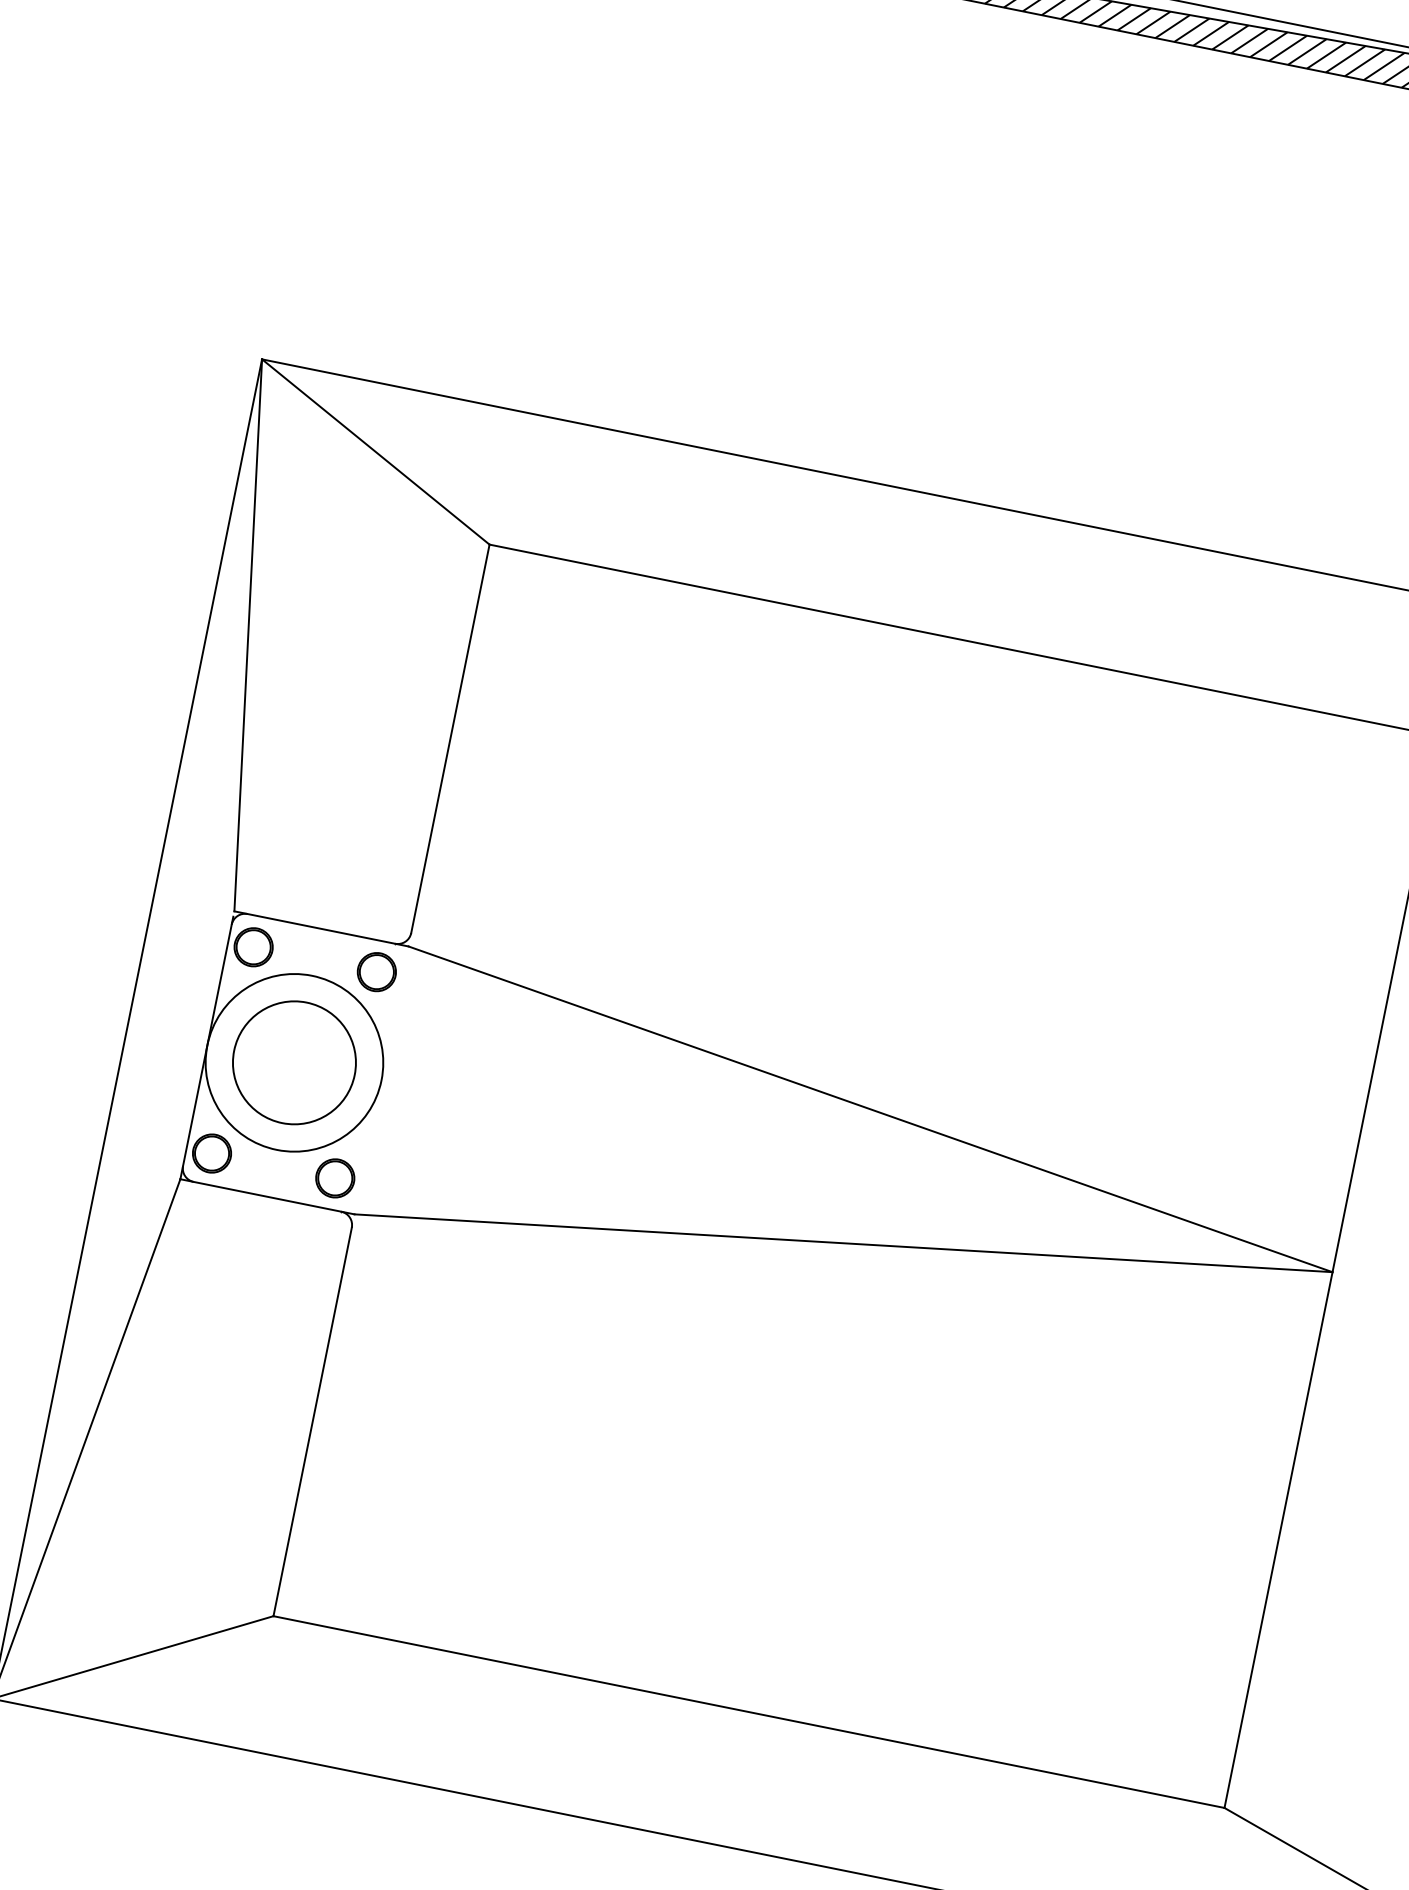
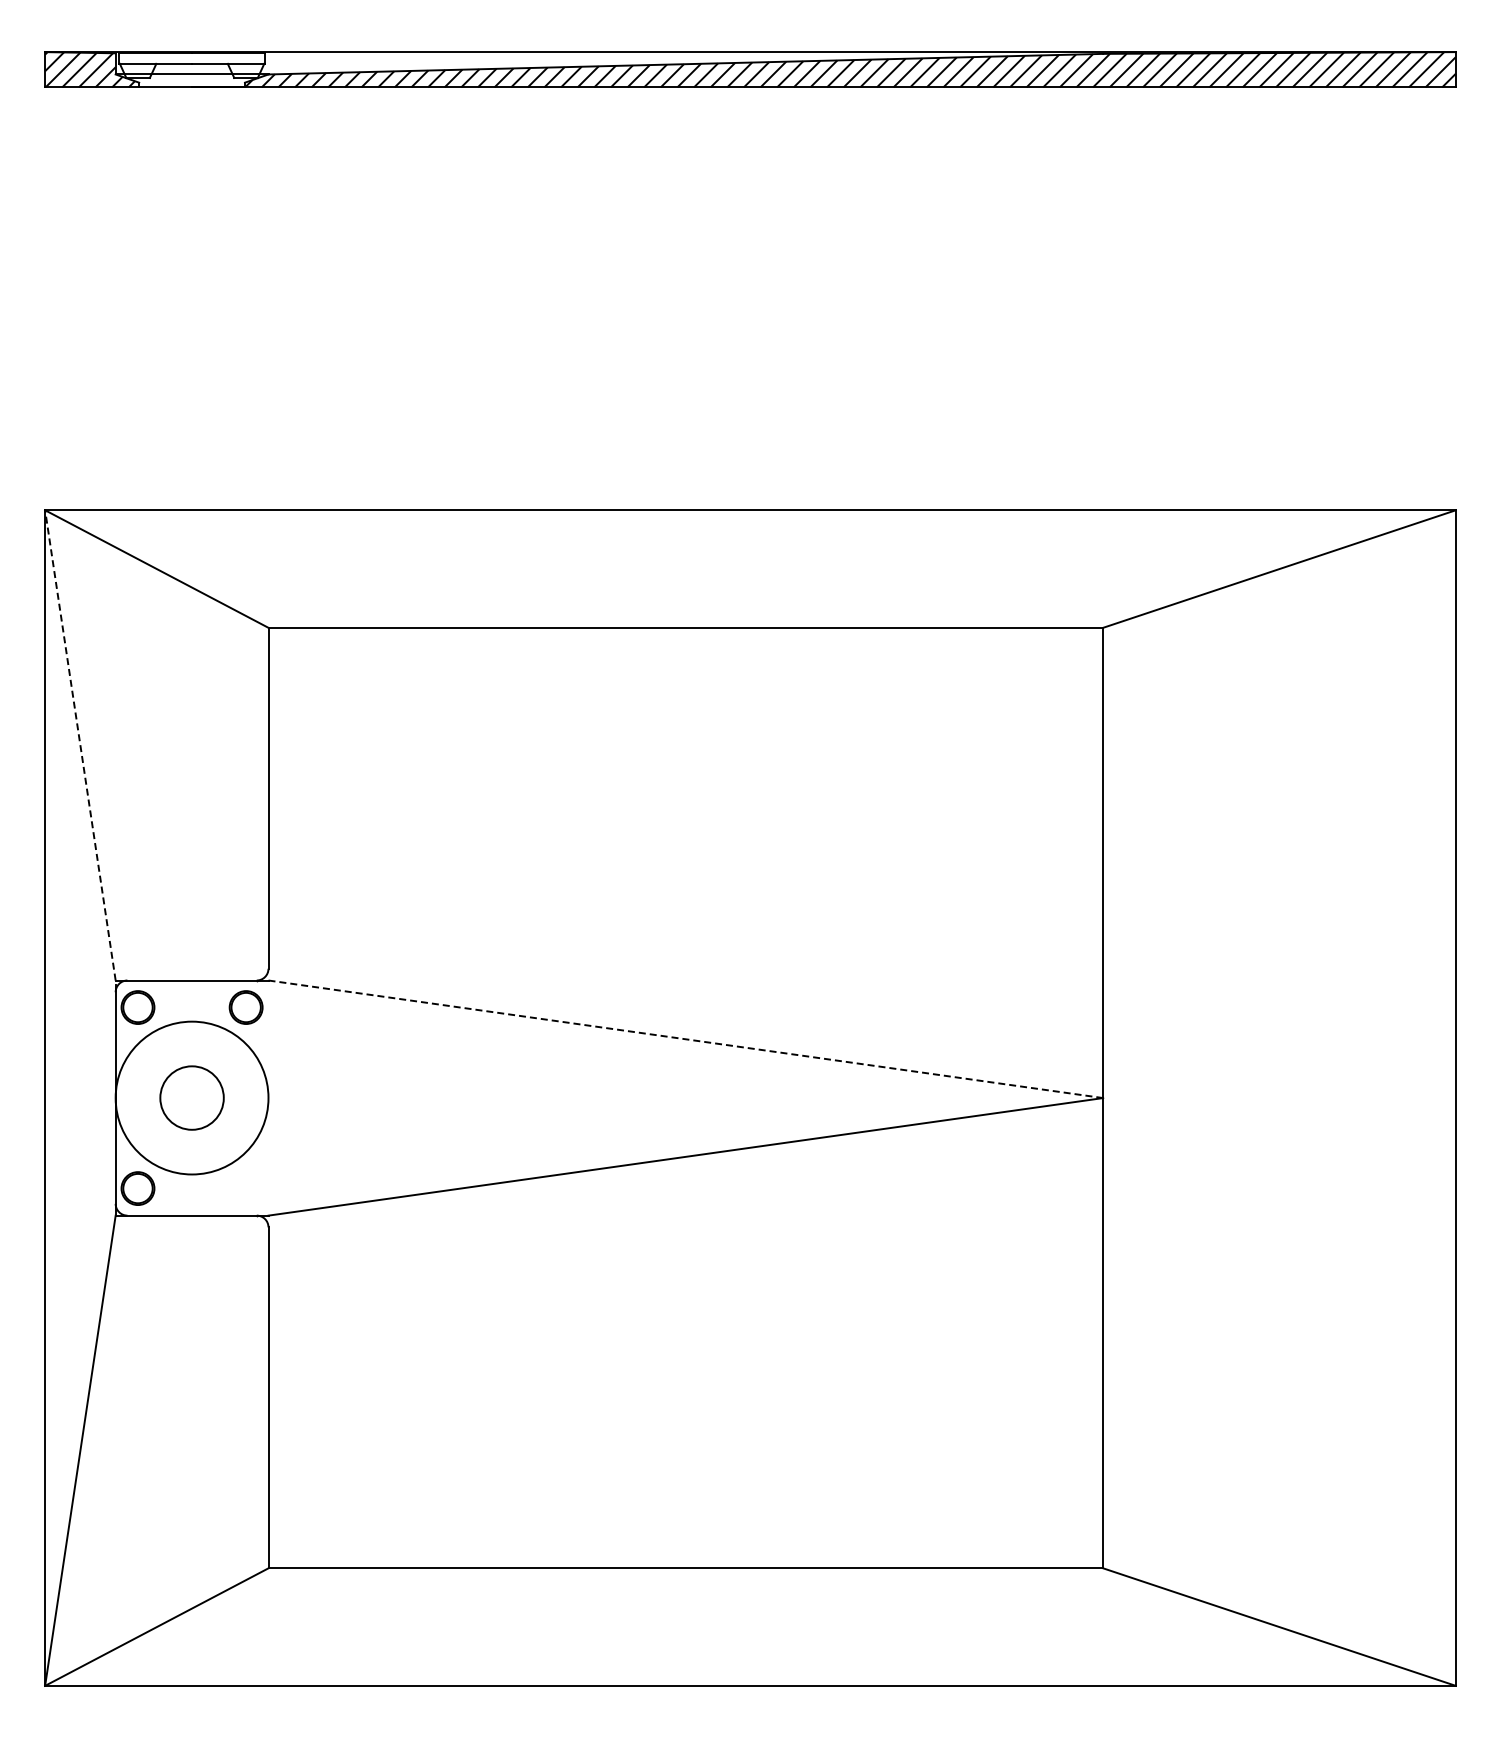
line: (248, 635) -> (80, 745), solid -> dashed
circle: (293, 1062) -> (191, 1097), size x0.6
line: (871, 1109) -> (686, 1039), solid -> dashed
part: (334, 1178) -> (245, 1188), removed

